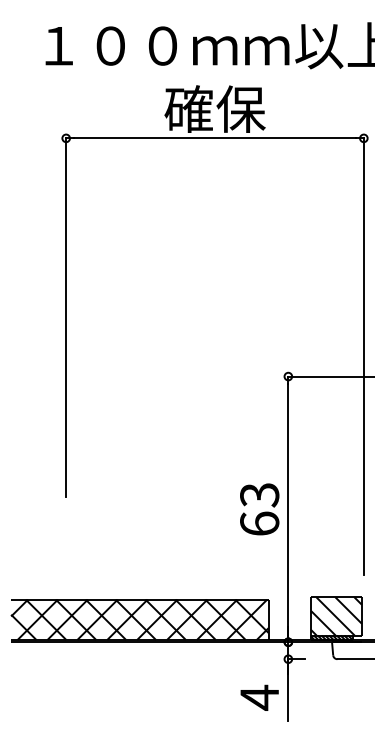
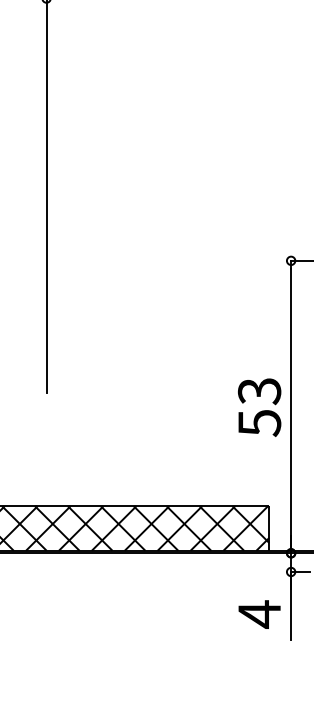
text: (259, 523) -> (259, 422), 63 -> 53

